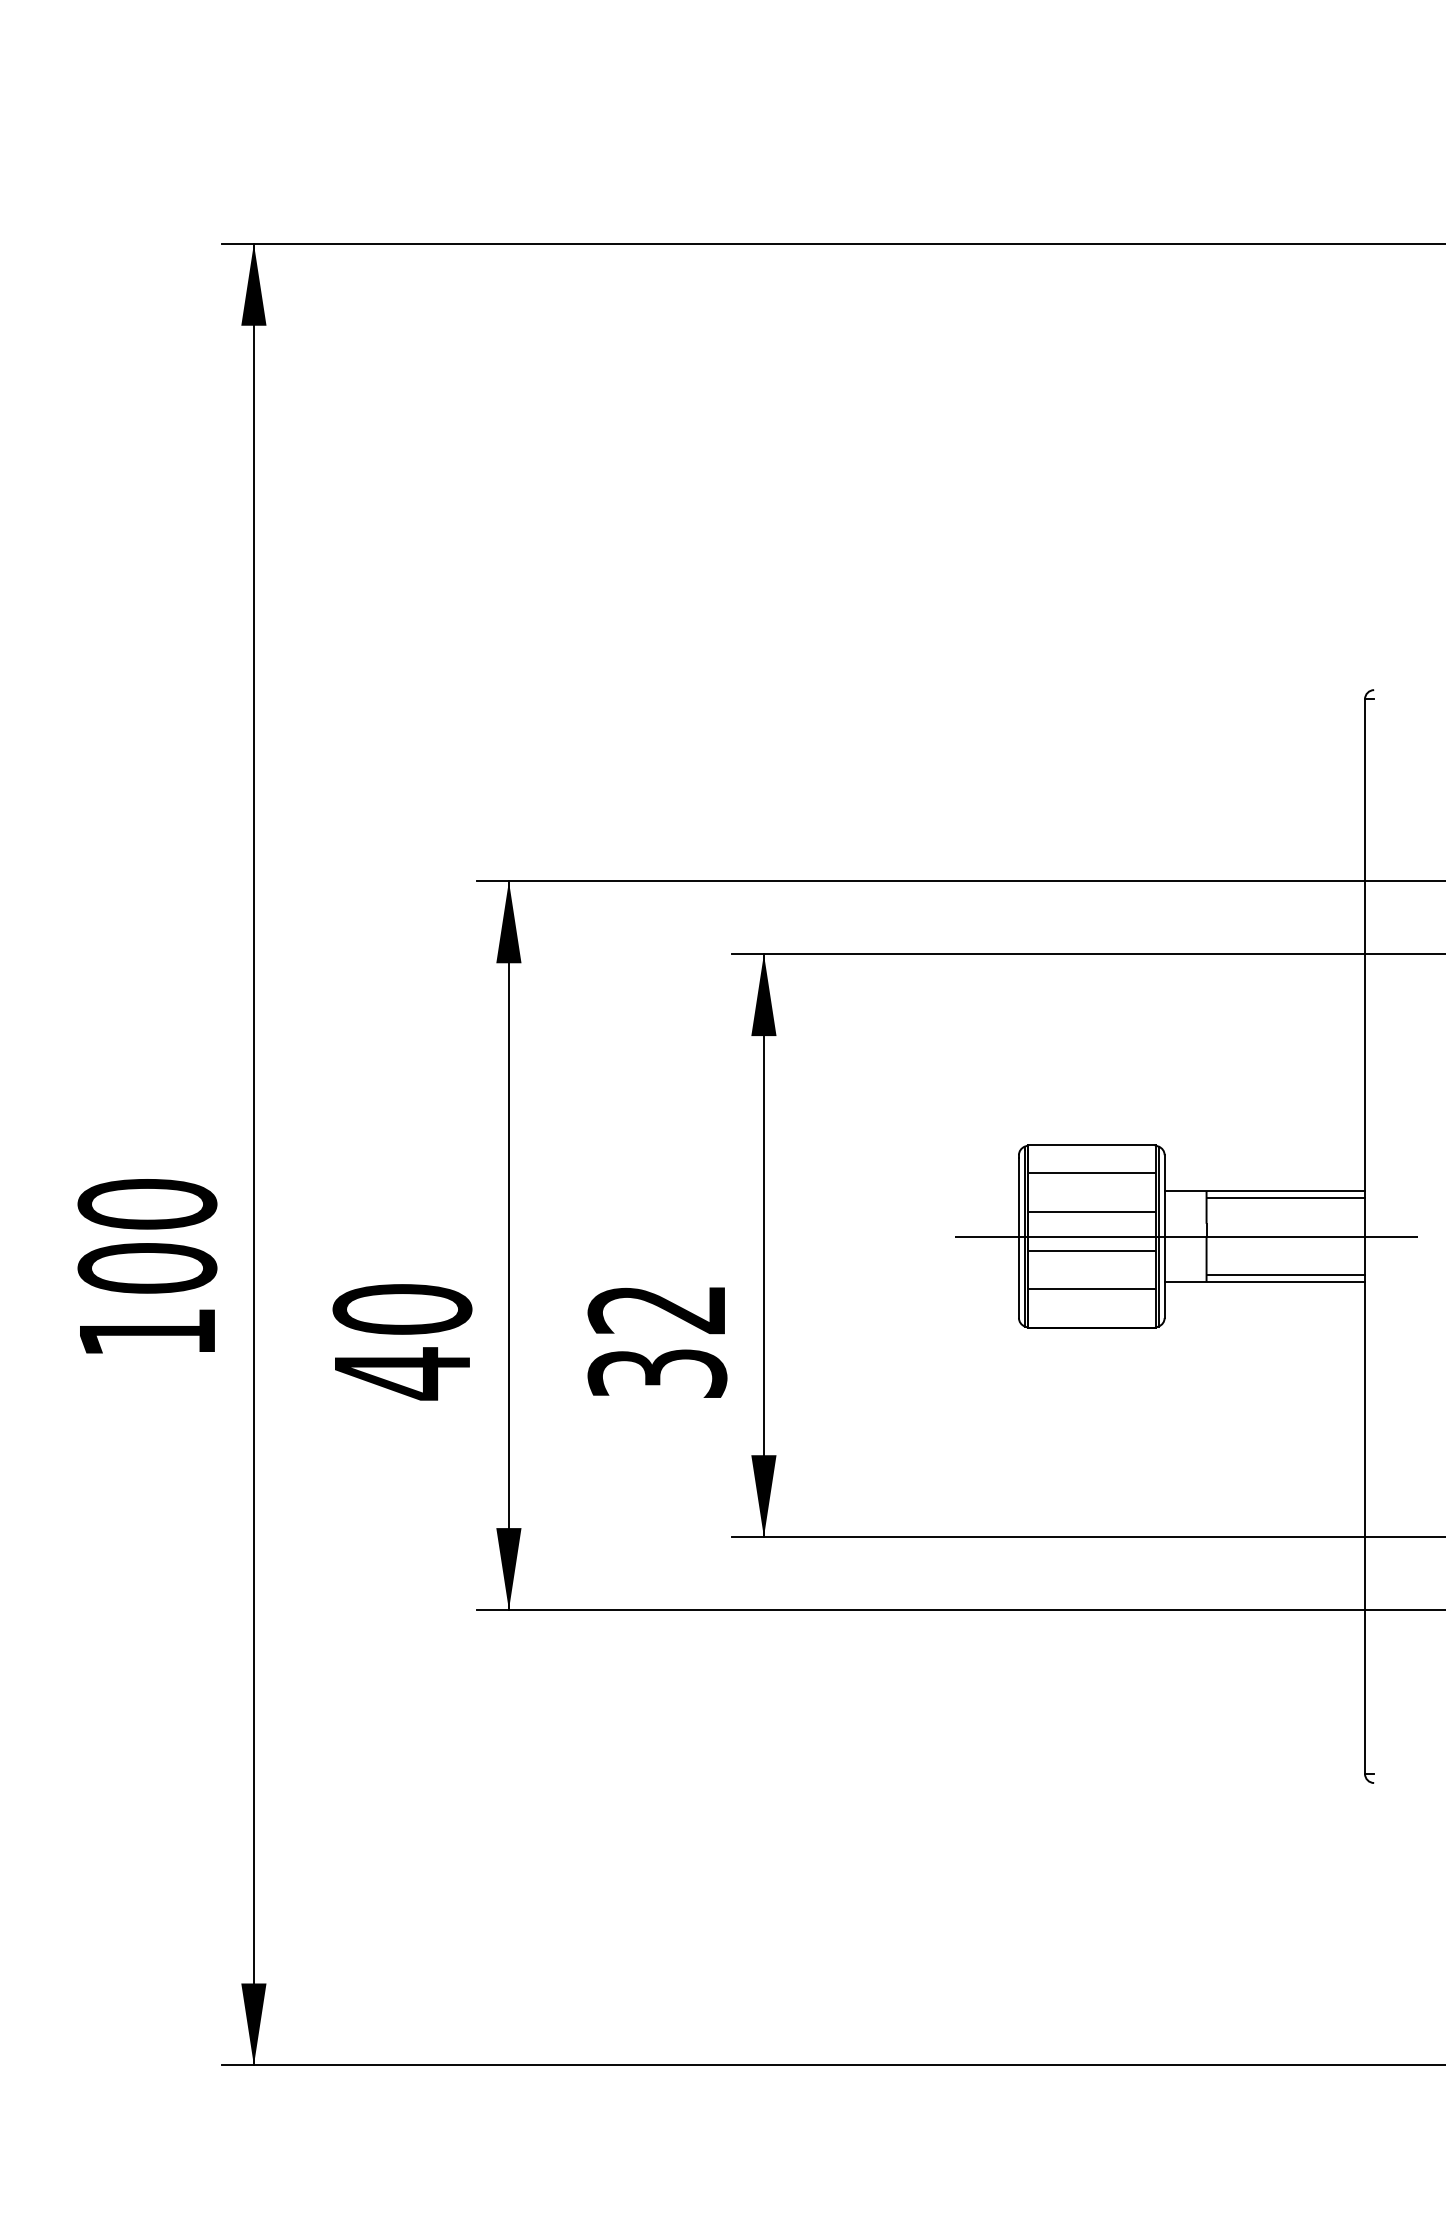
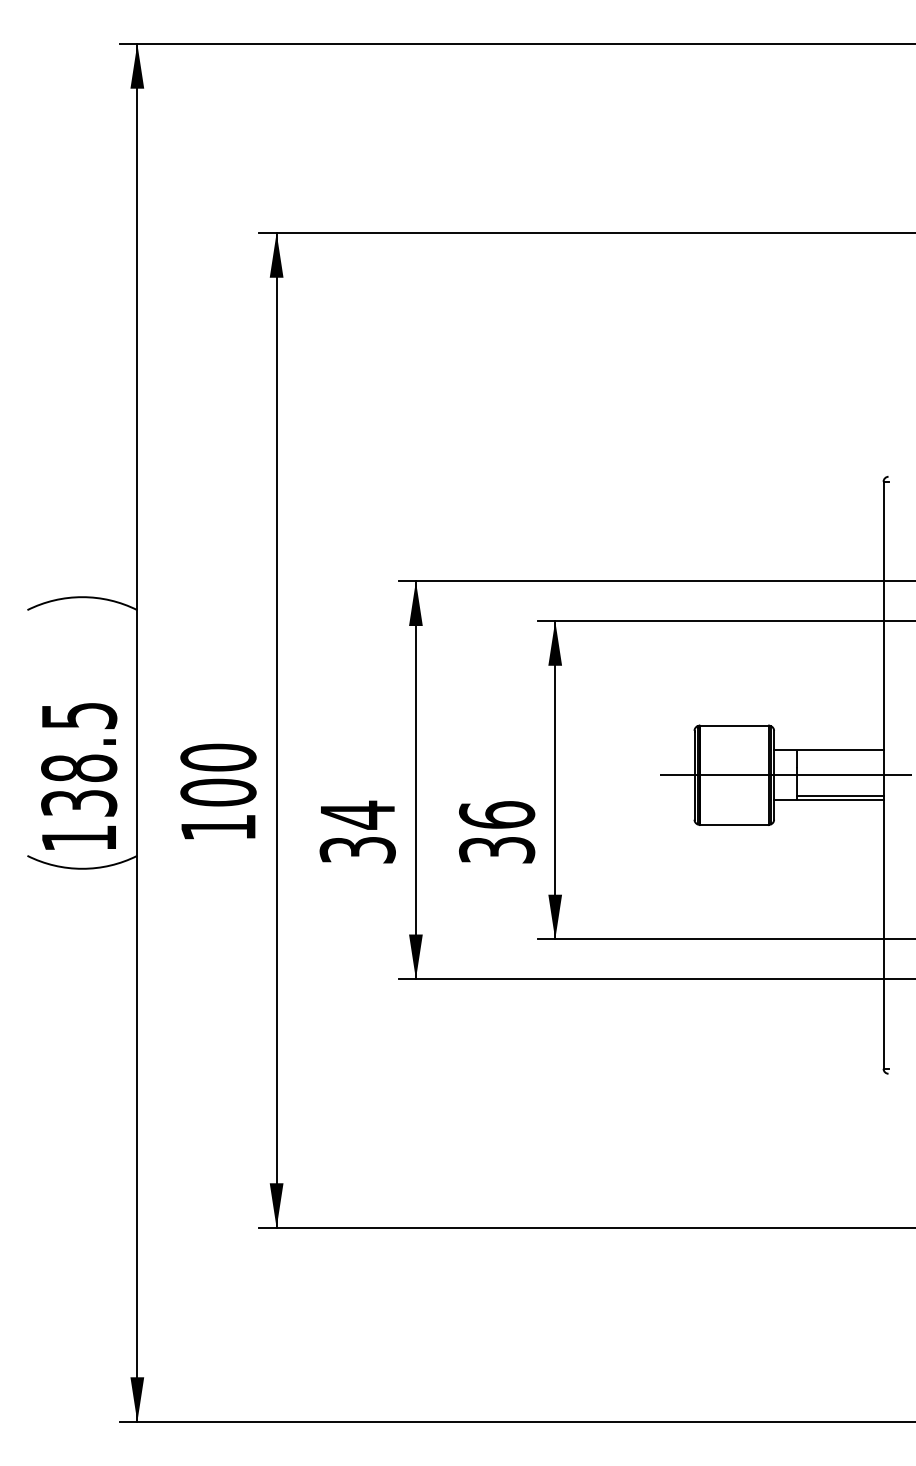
line: (1286, 1198) -> (840, 754), removed
hatch: (1092, 1249) -> (734, 782), removed
text: (658, 1308) -> (497, 814), 32 -> 36
text: (401, 1341) -> (357, 832), 40 -> 34

